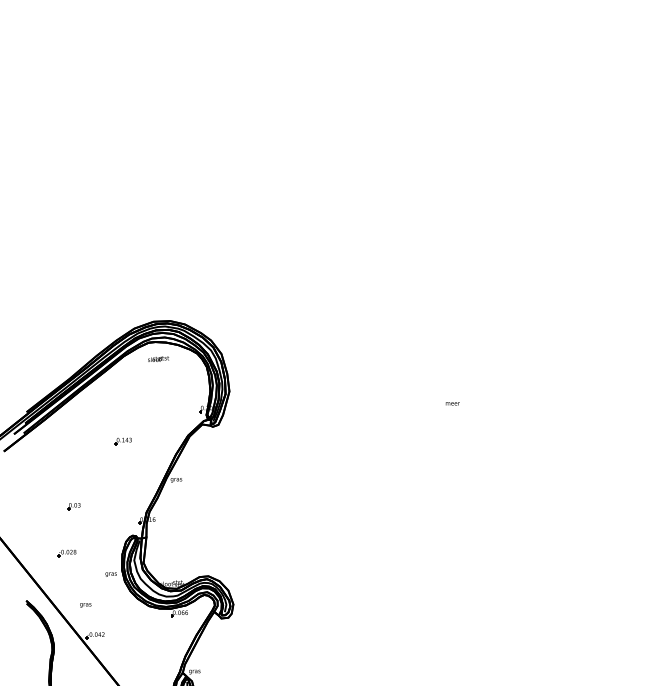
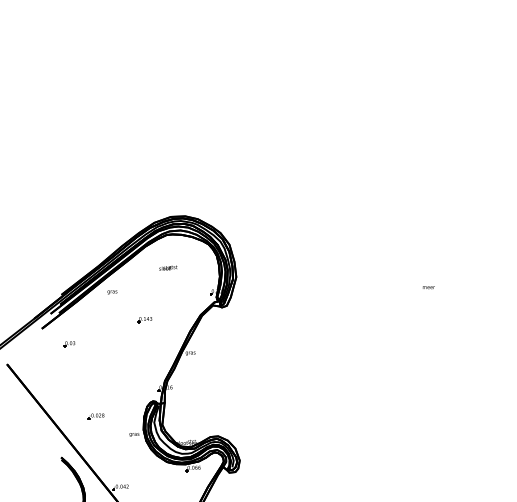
text: (158, 358) -> (168, 267), moved
part: (73, 506) -> (69, 344), moved
text: (85, 605) -> (112, 292), moved

